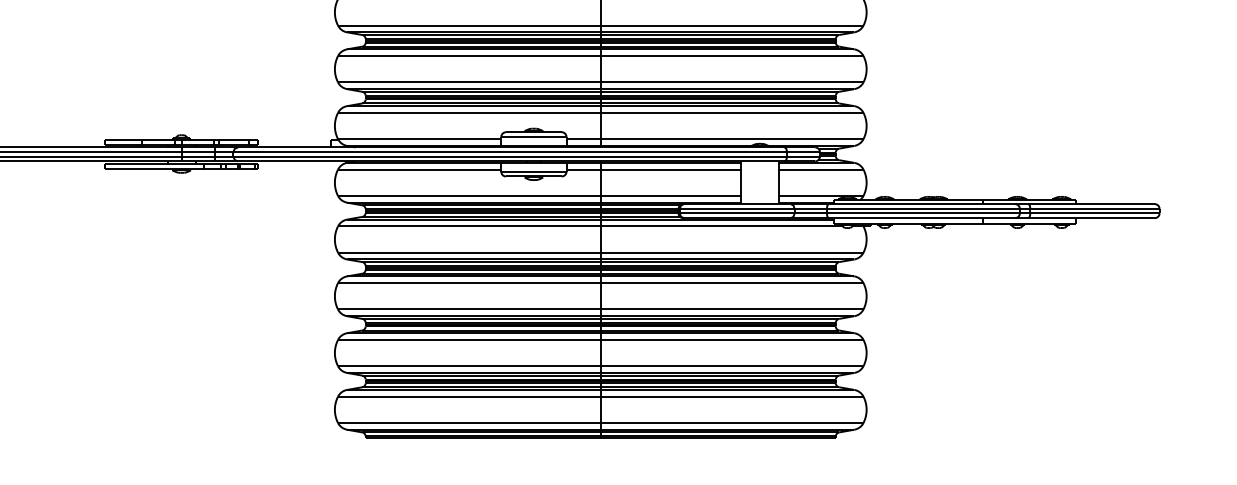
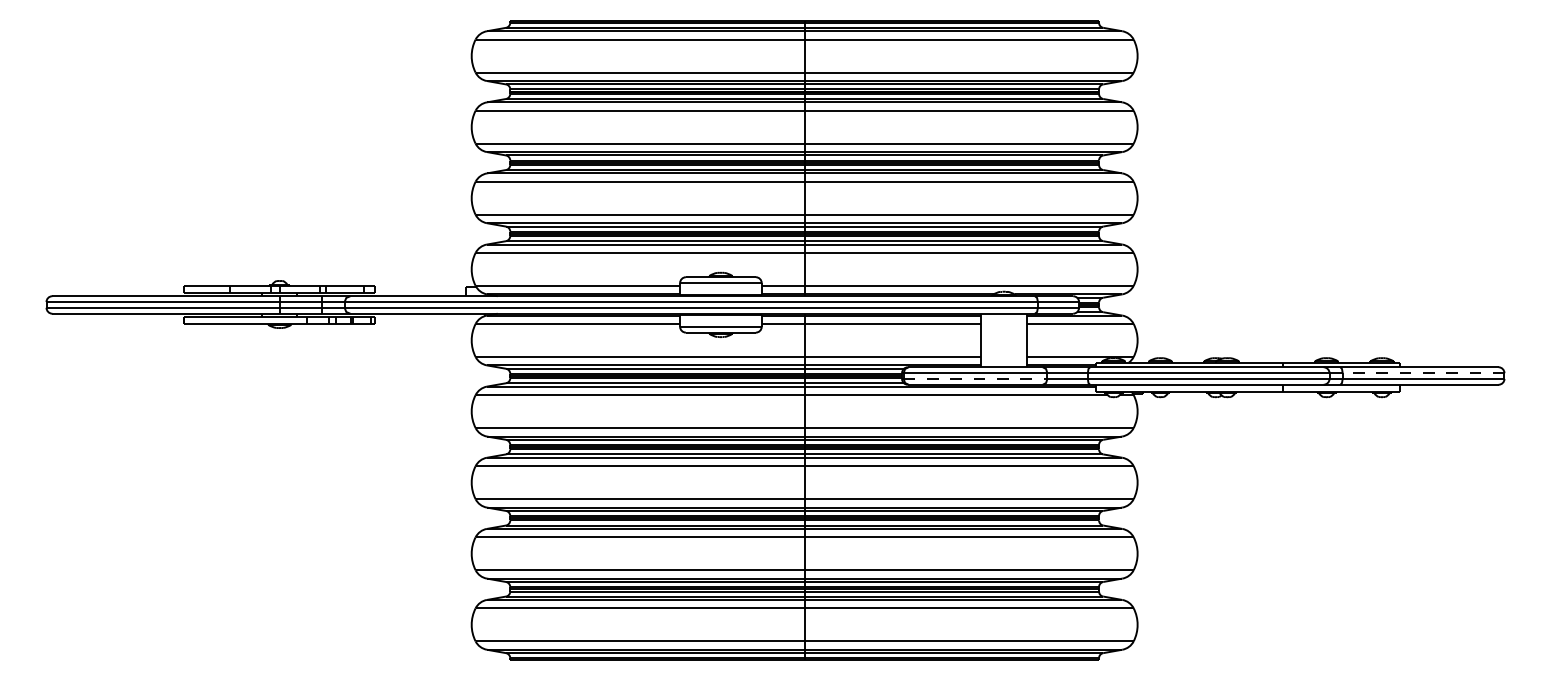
line: (1094, 209) -> (1423, 373), solid -> dashed
line: (737, 213) -> (975, 378), solid -> dashed

